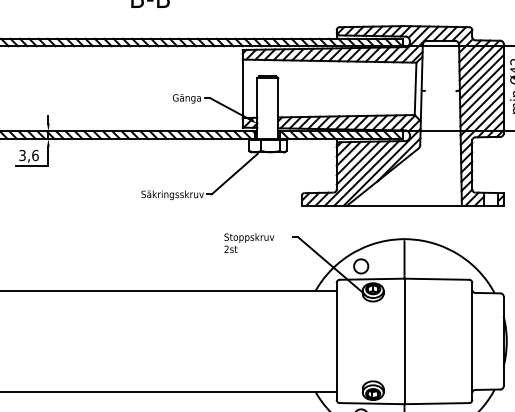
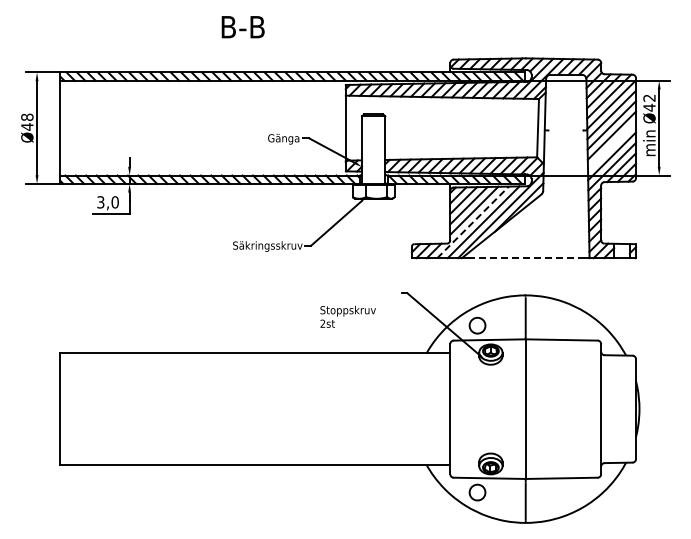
line: (482, 105) -> (612, 146), removed
text: (34, 155) -> (114, 202), 3,6 -> 3,0
line: (357, 173) -> (473, 222), solid -> dashed
line: (406, 206) -> (527, 258), solid -> dashed
text: (248, 242) -> (347, 316), moved

